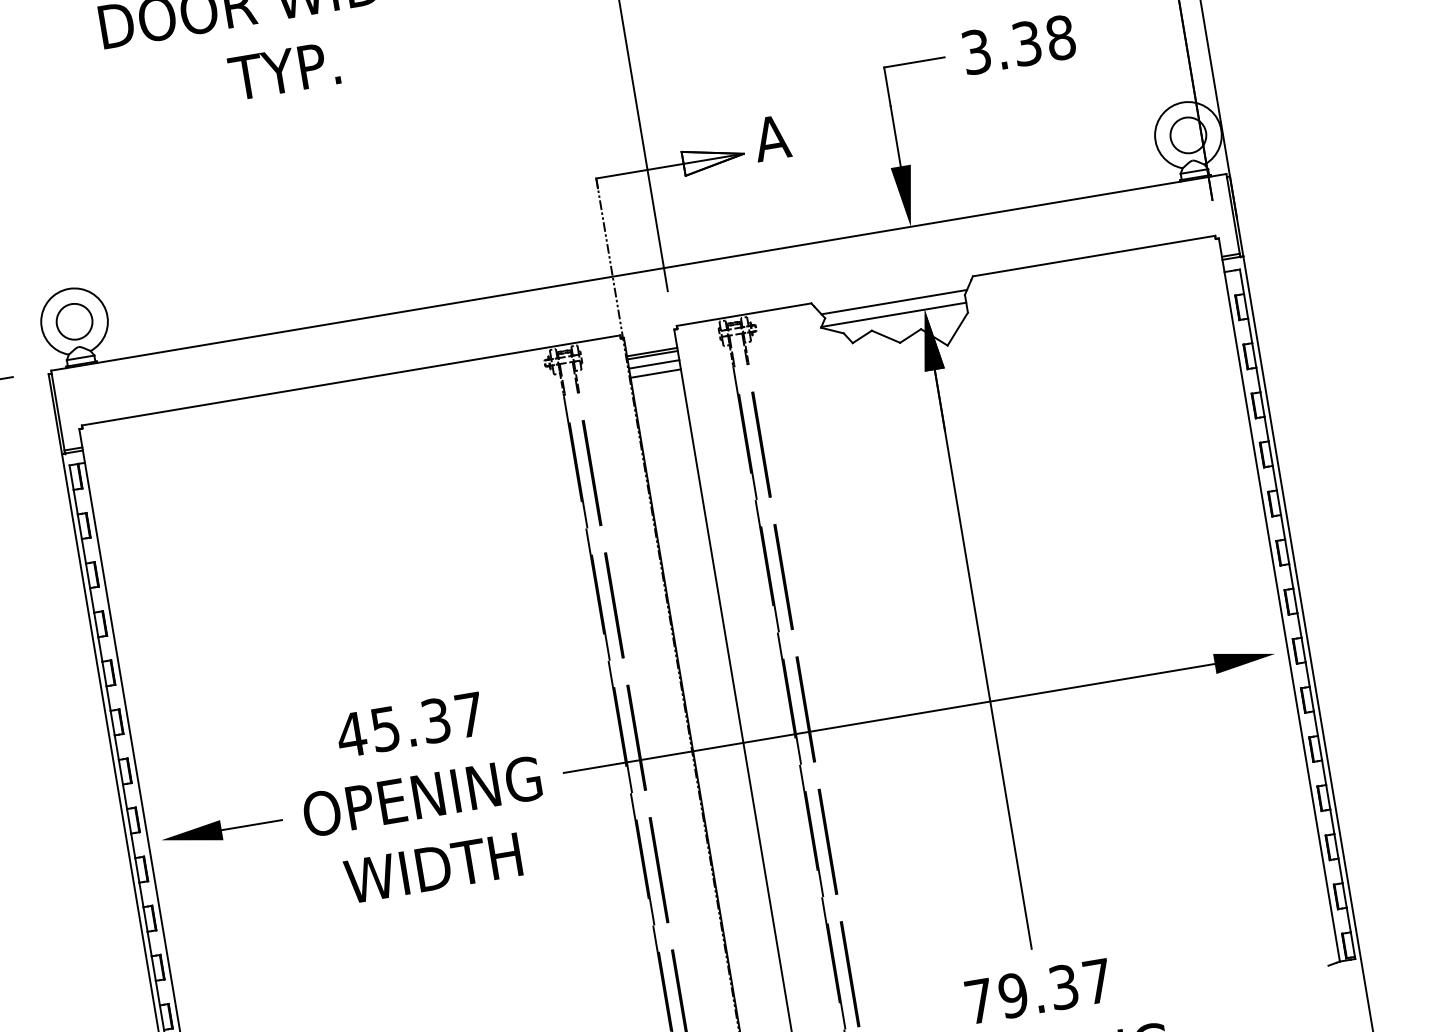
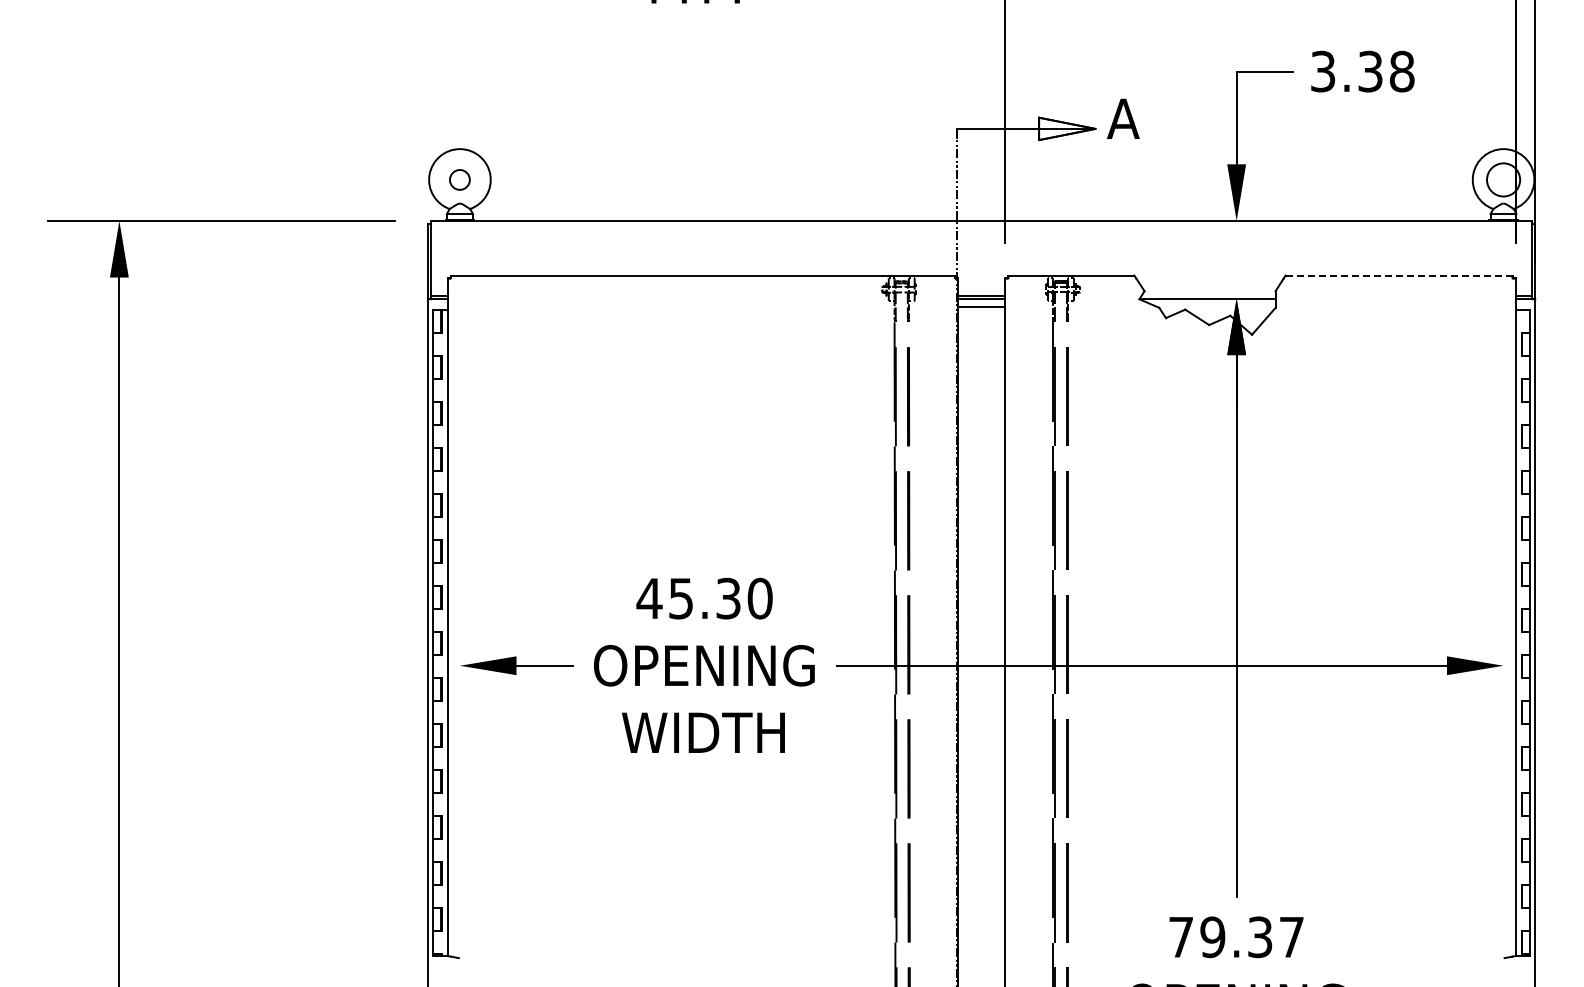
line: (1094, 255) -> (1399, 275), solid -> dashed
line: (893, 302) -> (1209, 287), removed
circle: (74, 321) -> (459, 179), size x0.6
line: (655, 373) -> (981, 315), removed
text: (469, 715) -> (759, 598), 45.37 -> 45.30

